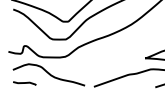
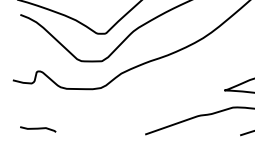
curve: (48, 74) -> (74, 115), removed

